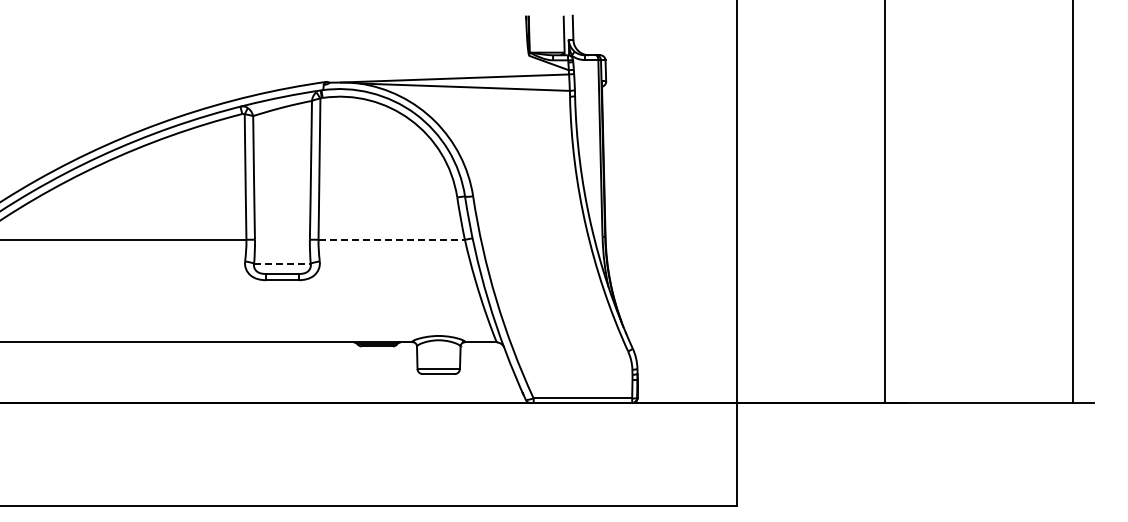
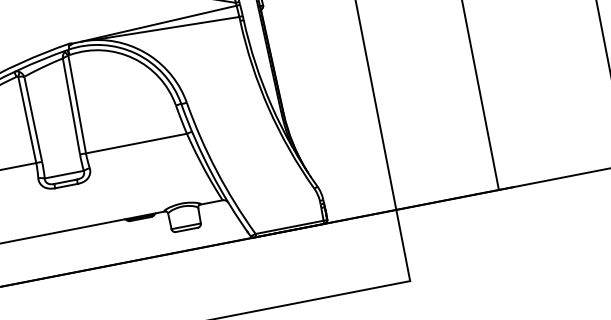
line: (392, 239) -> (136, 143), dashed -> solid
line: (282, 263) -> (64, 174), dashed -> solid

